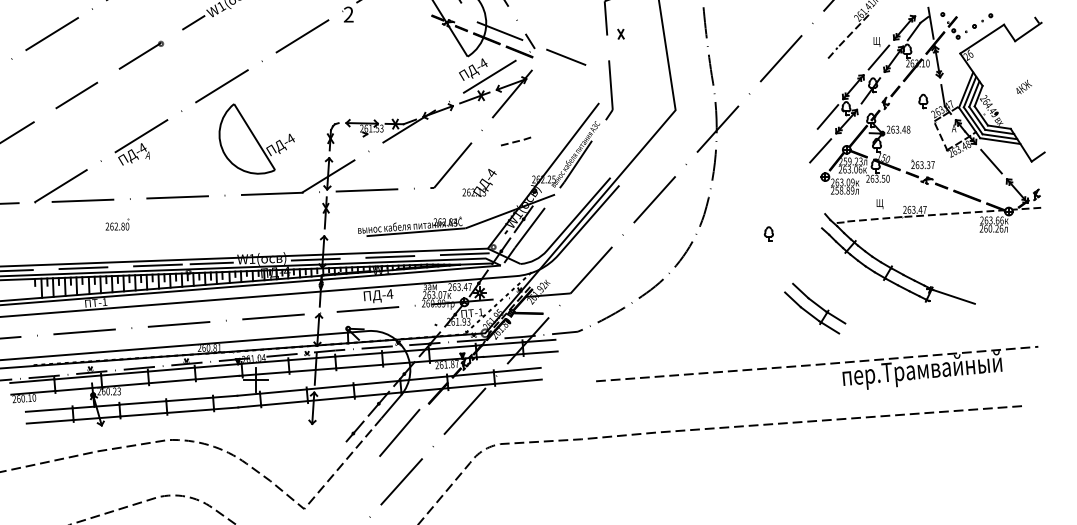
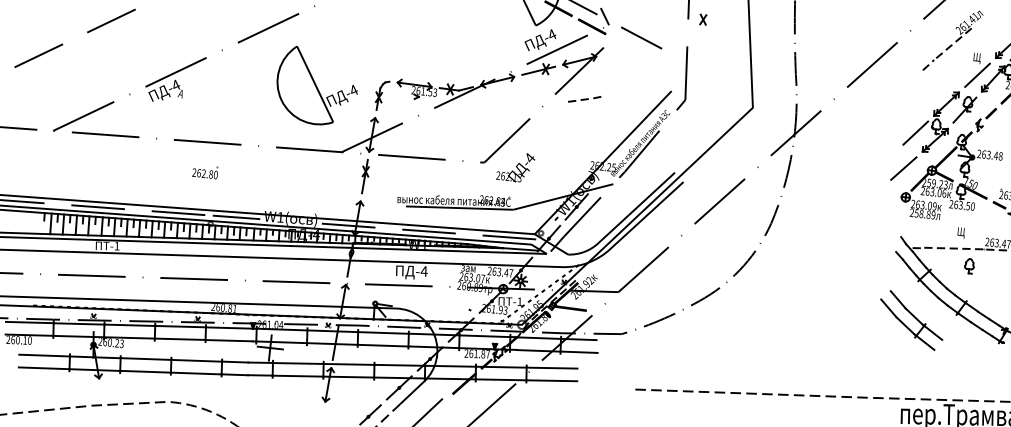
part: (256, 138) -> (317, 86), moved
part: (516, 141) -> (585, 99), moved
text: (479, 182) -> (515, 166), moved
part: (117, 224) -> (205, 171), moved
part: (768, 233) -> (969, 265), moved
part: (815, 308) -> (911, 320), moved

